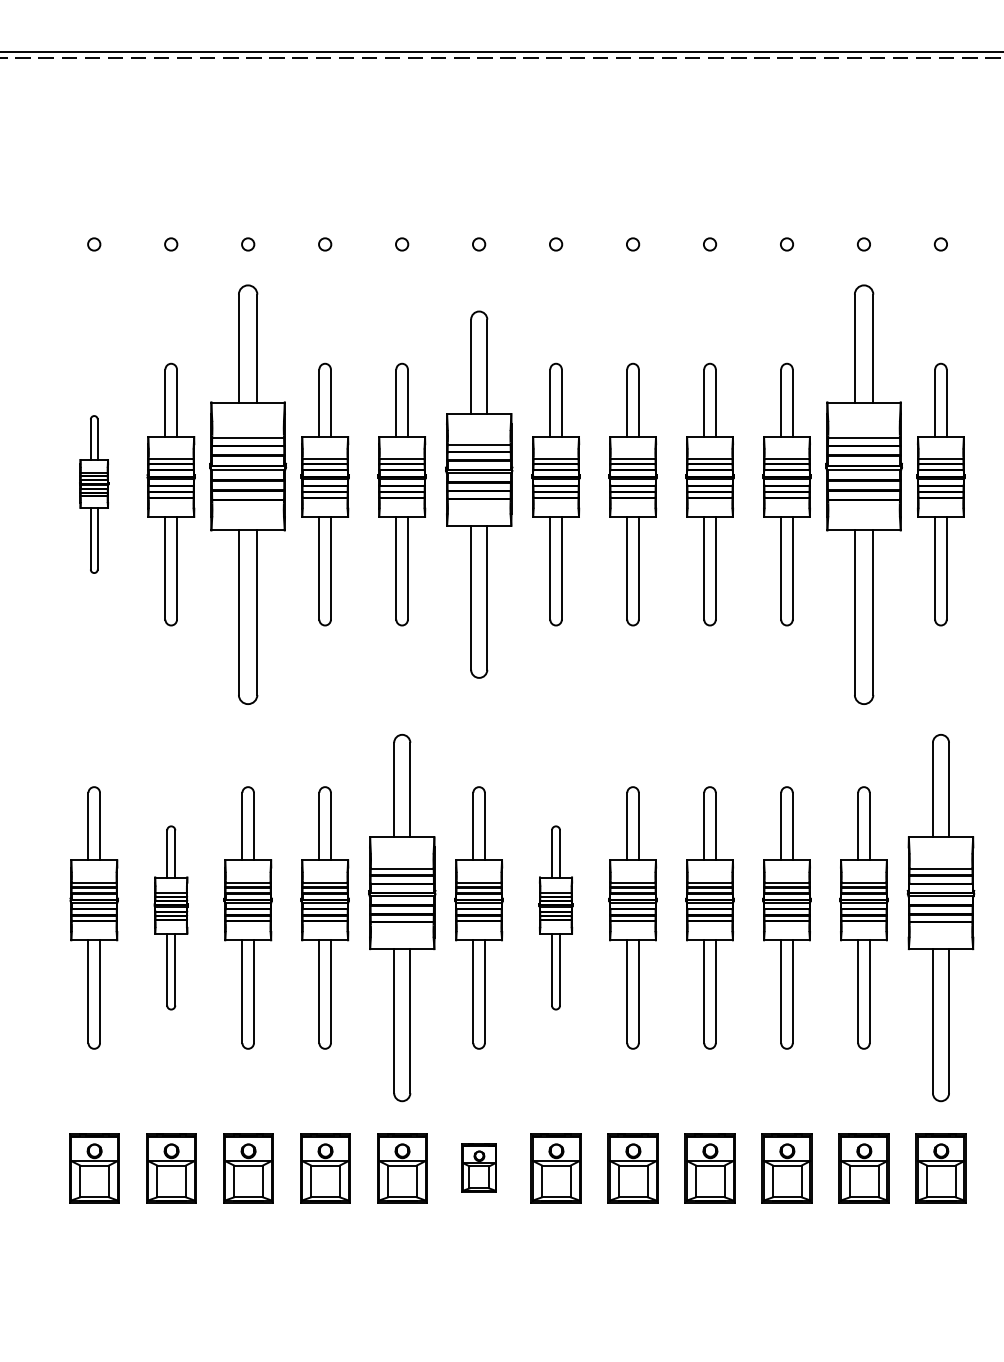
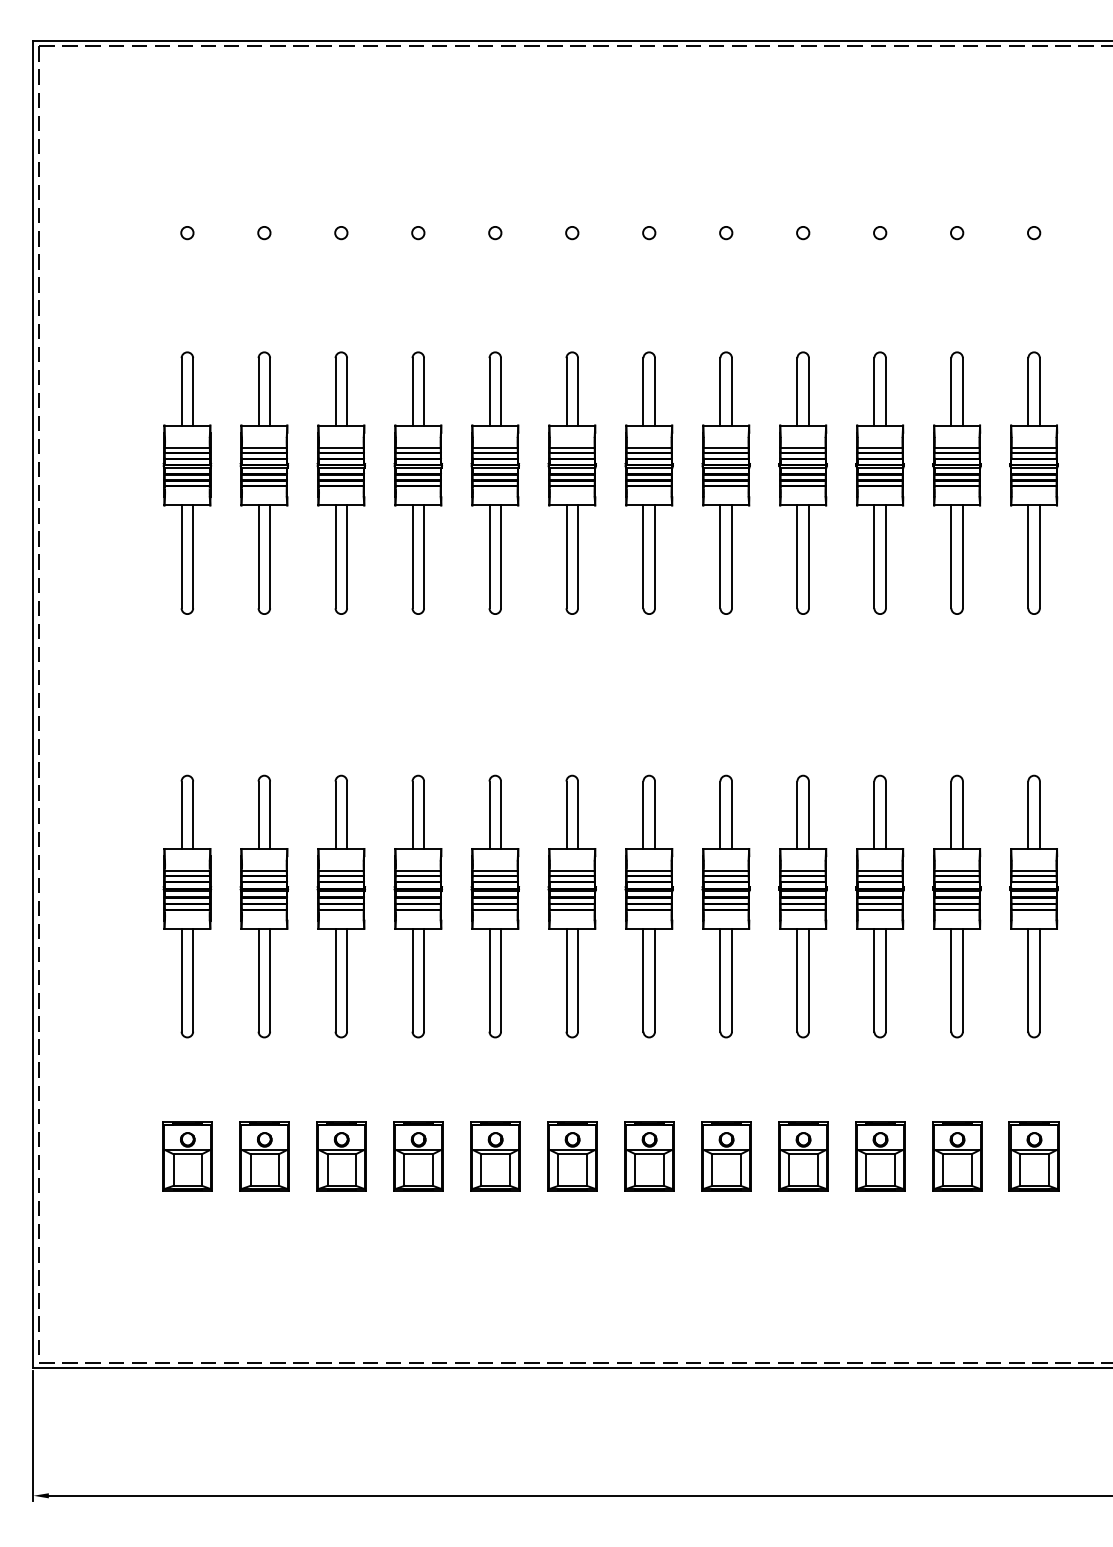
part: (94, 493) -> (187, 482), size x1.67
part: (248, 493) -> (341, 482), size x0.62
part: (478, 493) -> (571, 482), size x0.71
part: (863, 493) -> (956, 482), size x0.62
part: (171, 917) -> (264, 906), size x1.43
part: (401, 917) -> (494, 906), size x0.71
part: (555, 917) -> (648, 906), size x1.43
part: (940, 917) -> (1033, 906), size x0.71
part: (479, 1167) -> (572, 1156), size x1.43

